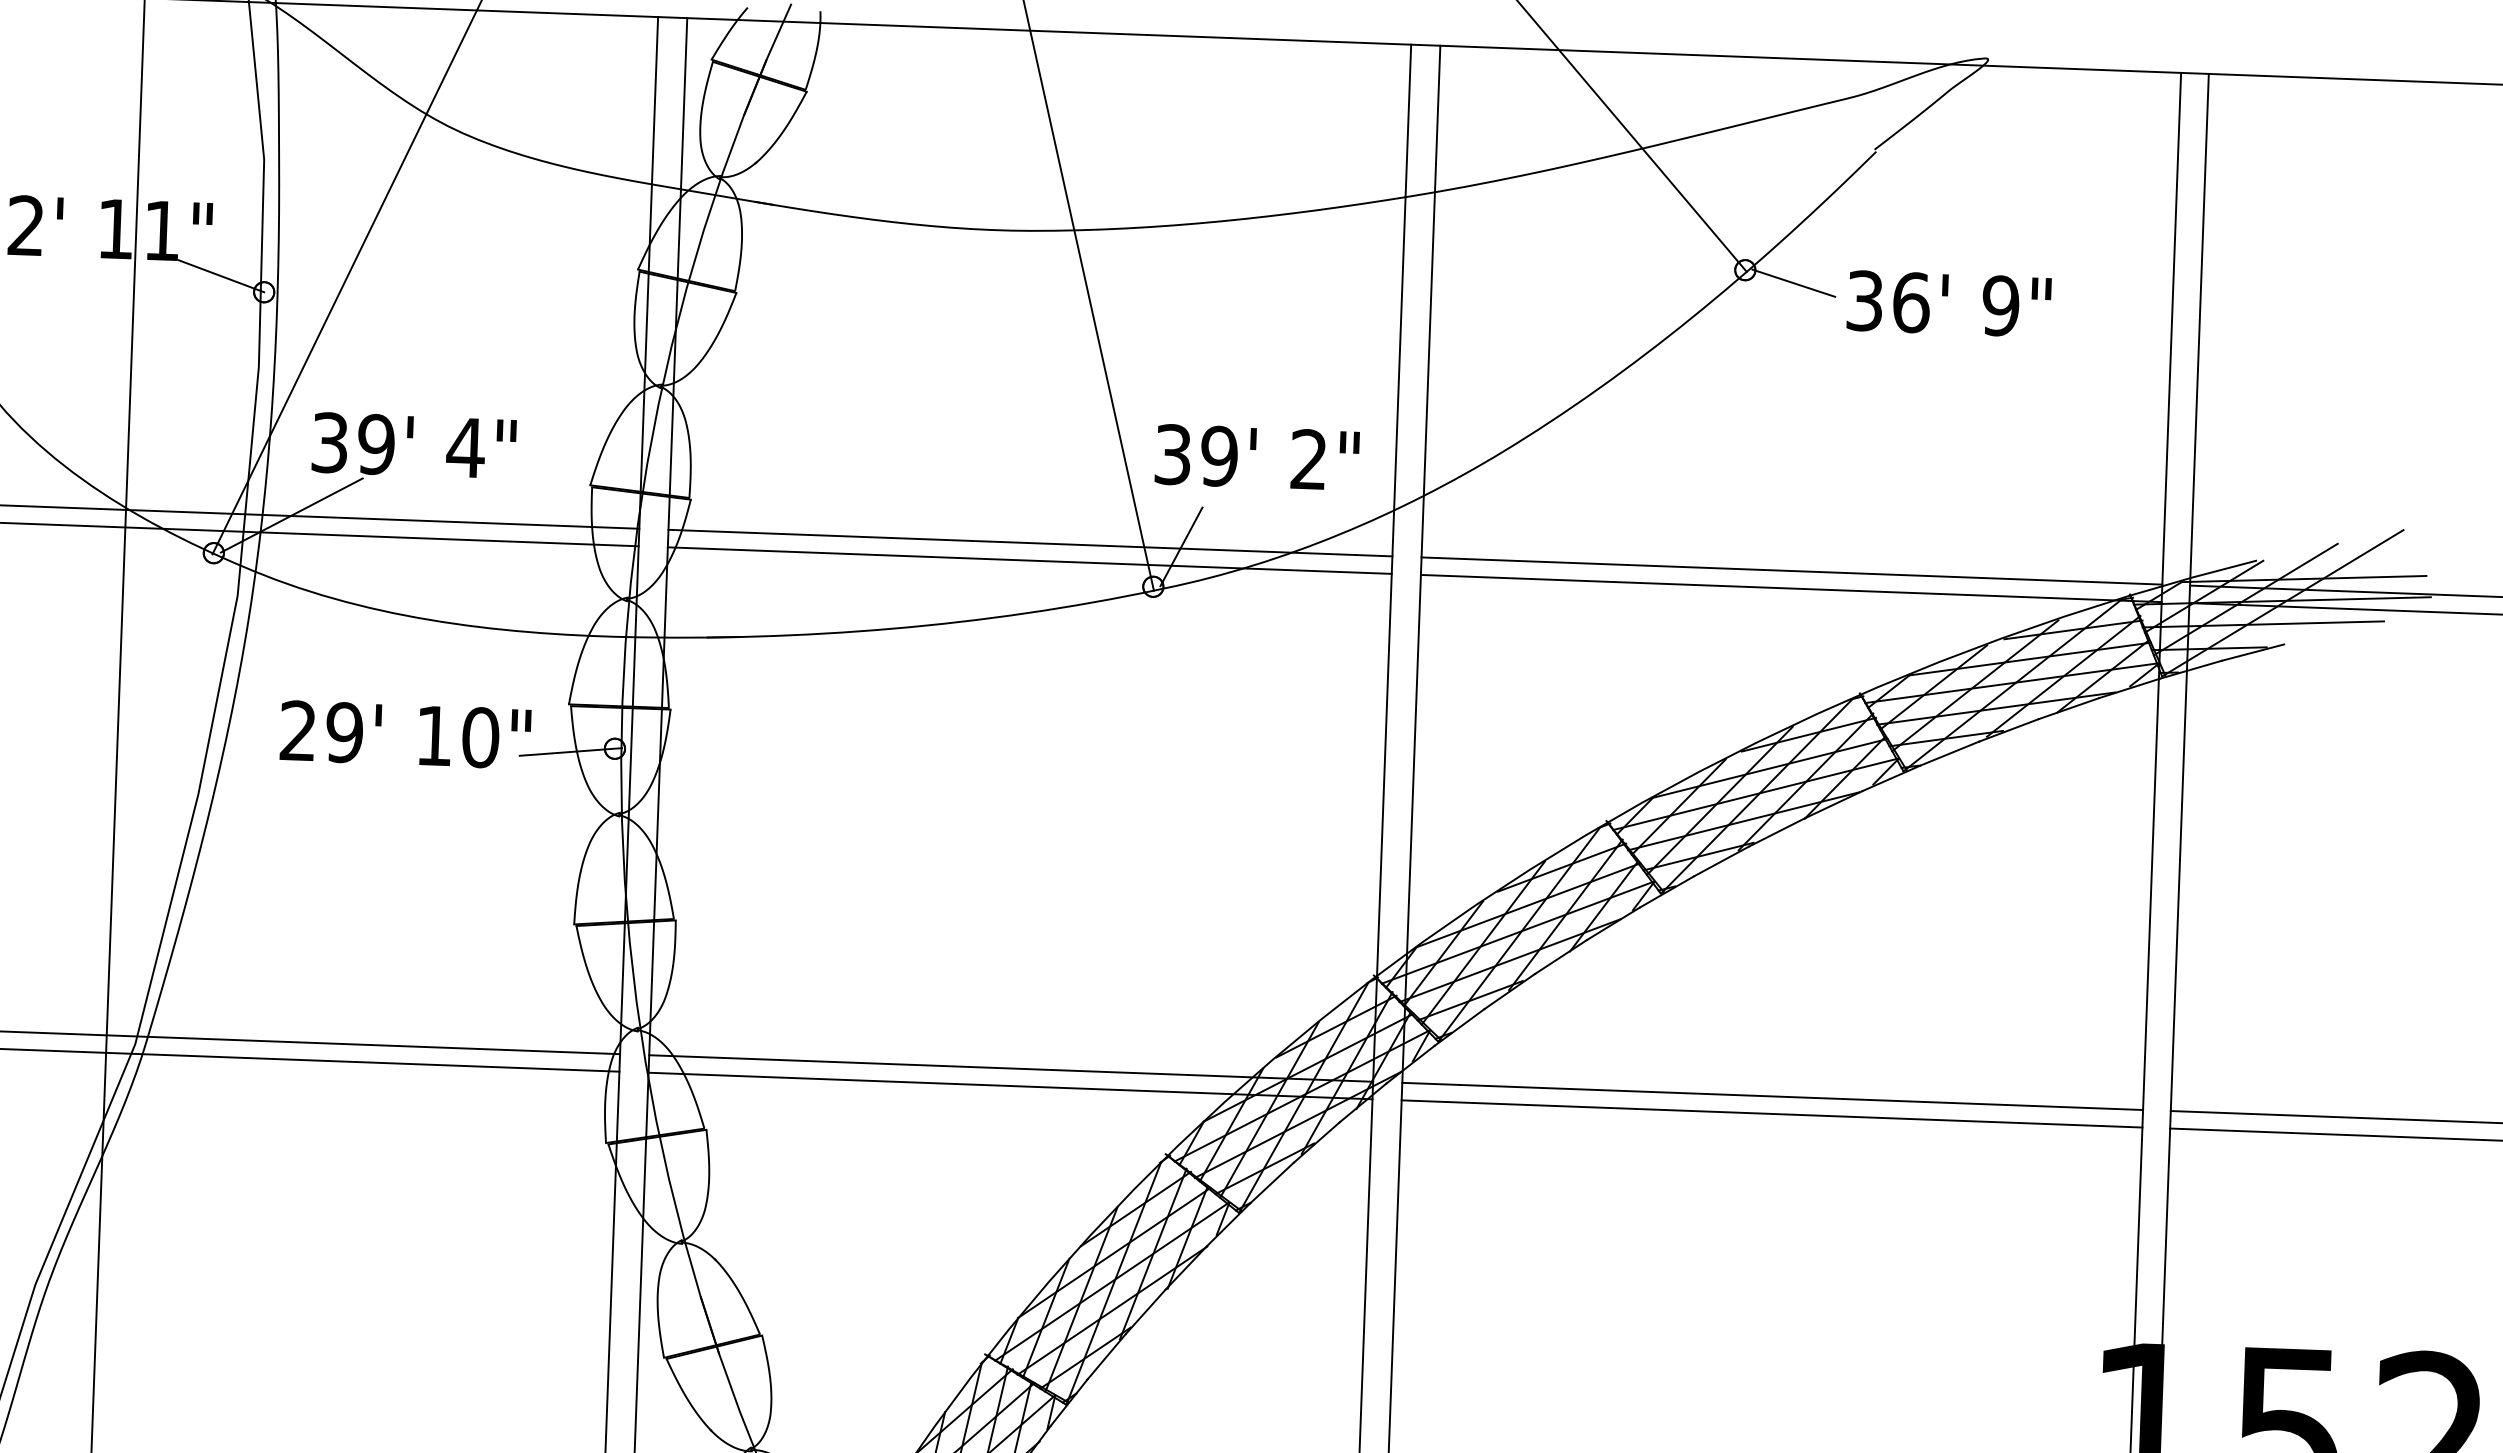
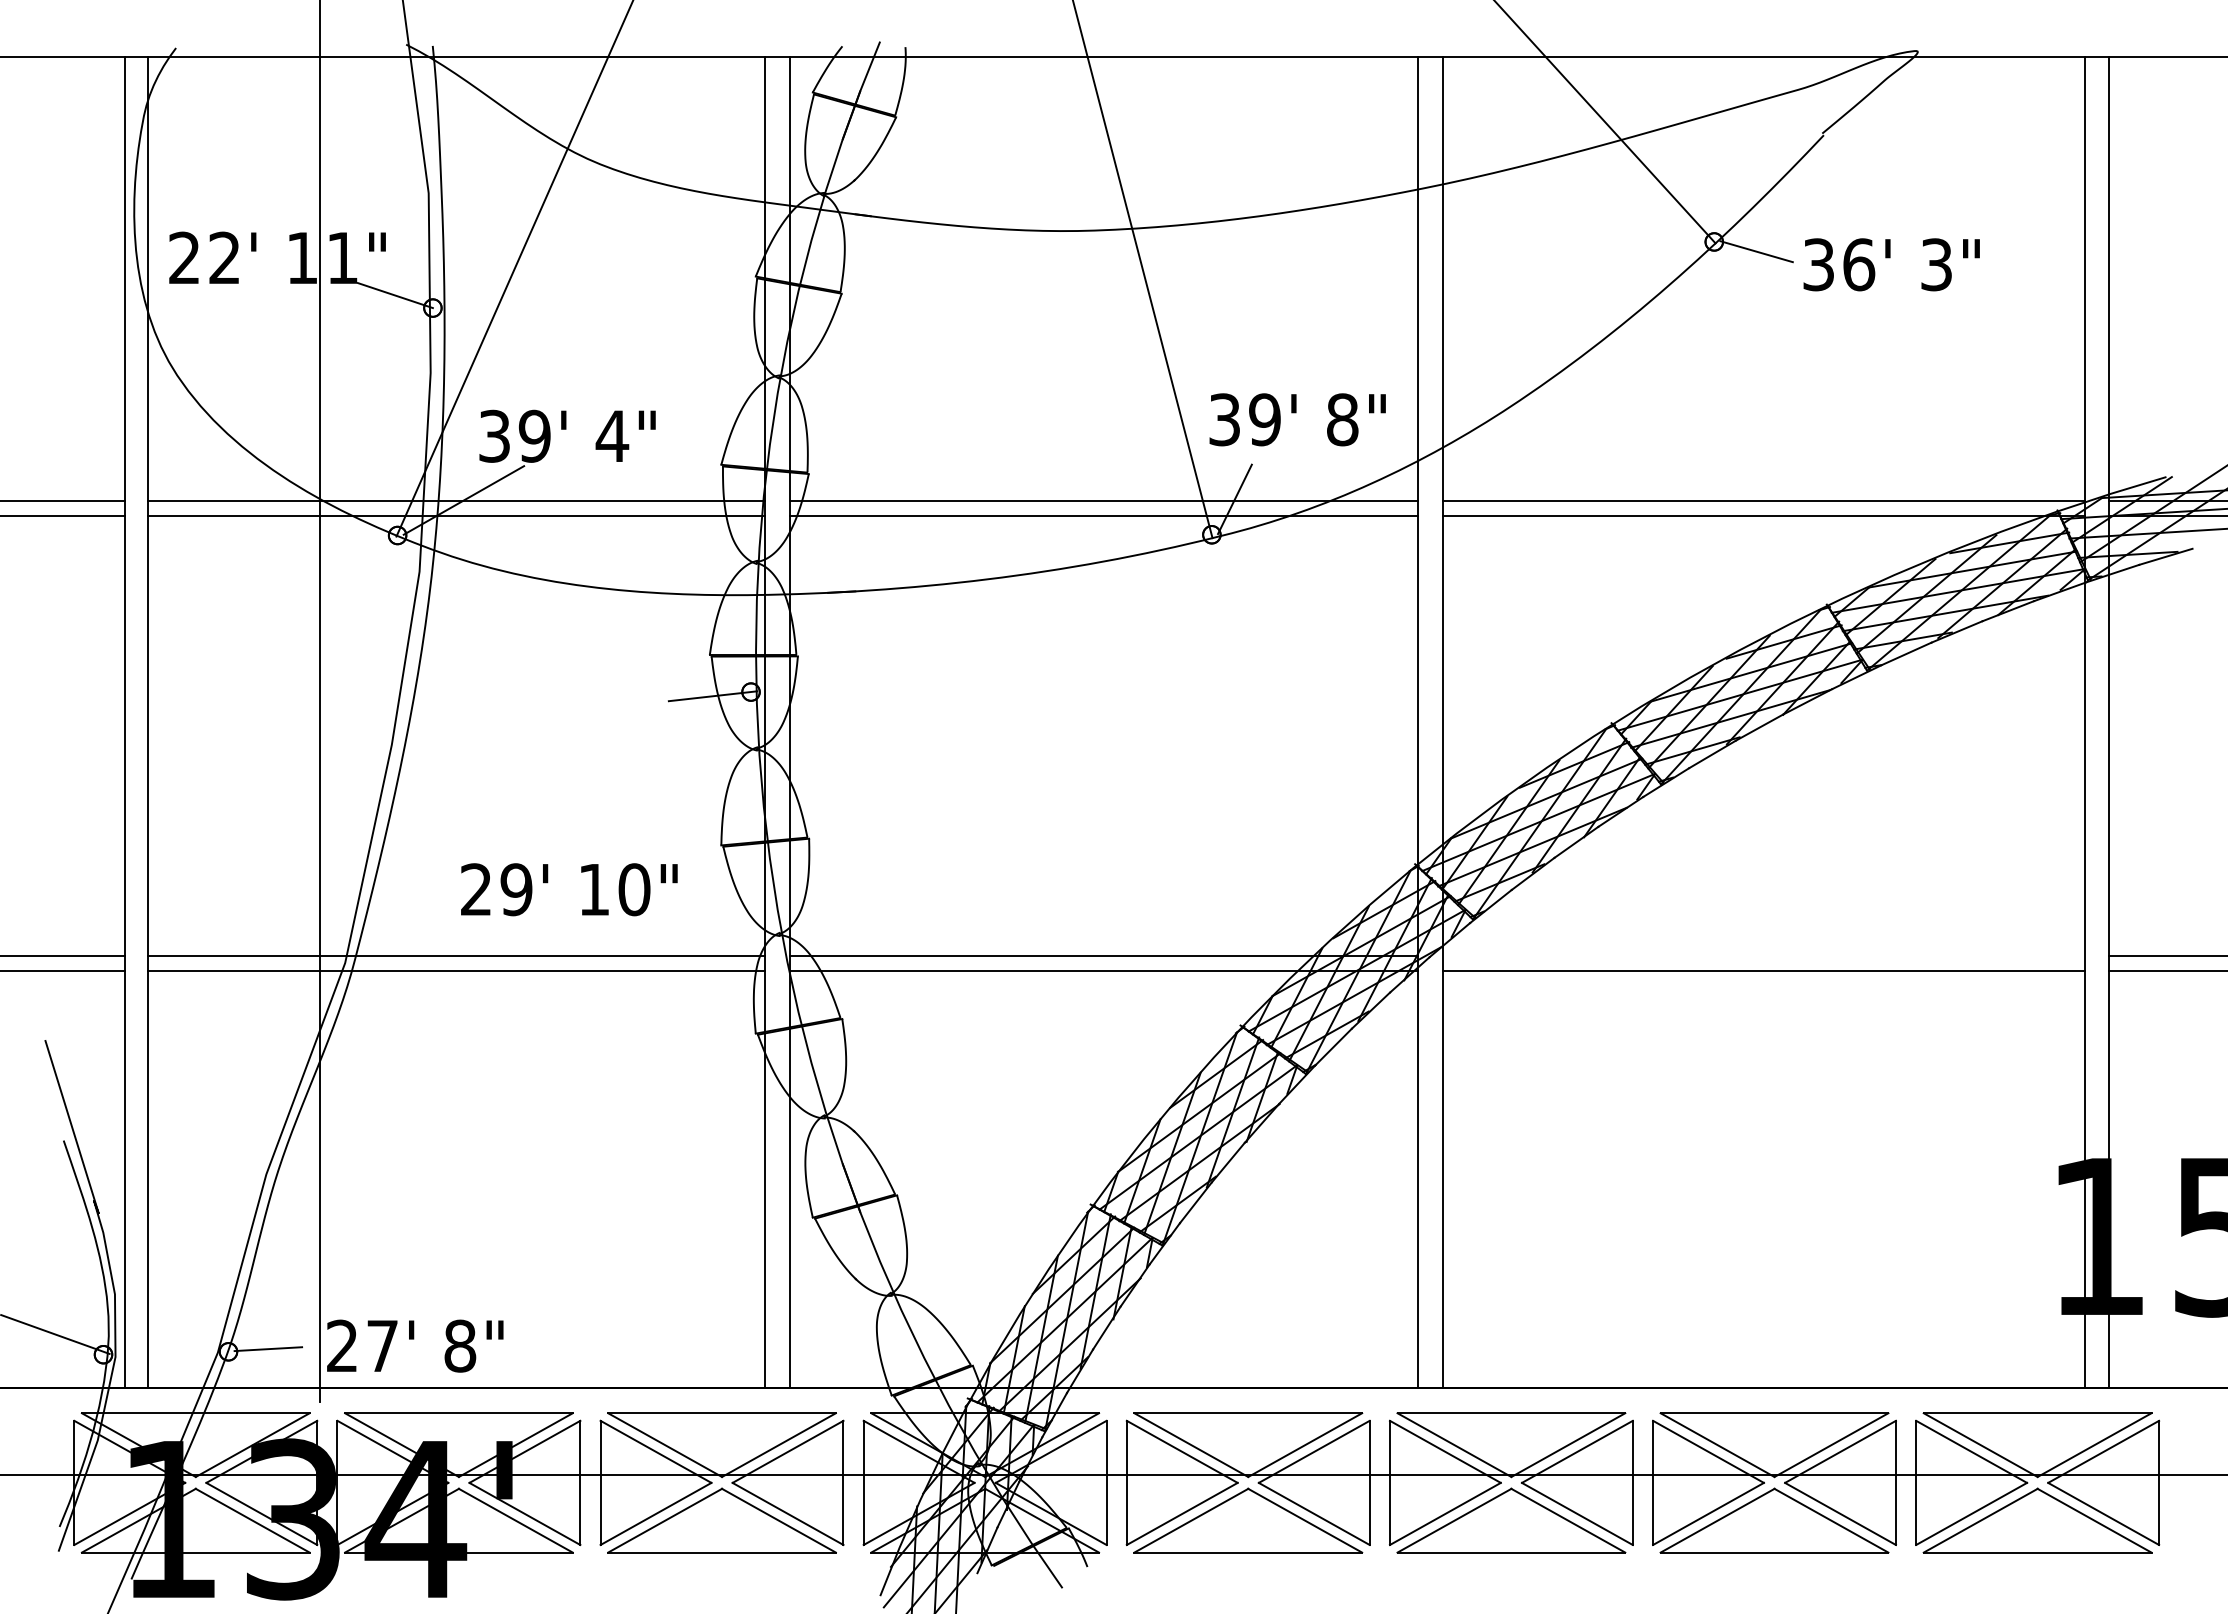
text: (2000, 305) -> (1936, 264), 9" -> 3"
text: (1308, 459) -> (1342, 419), 2" -> 8"
text: (405, 734) -> (569, 889), moved
line: (1773, 1096) -> (1764, 956), removed

